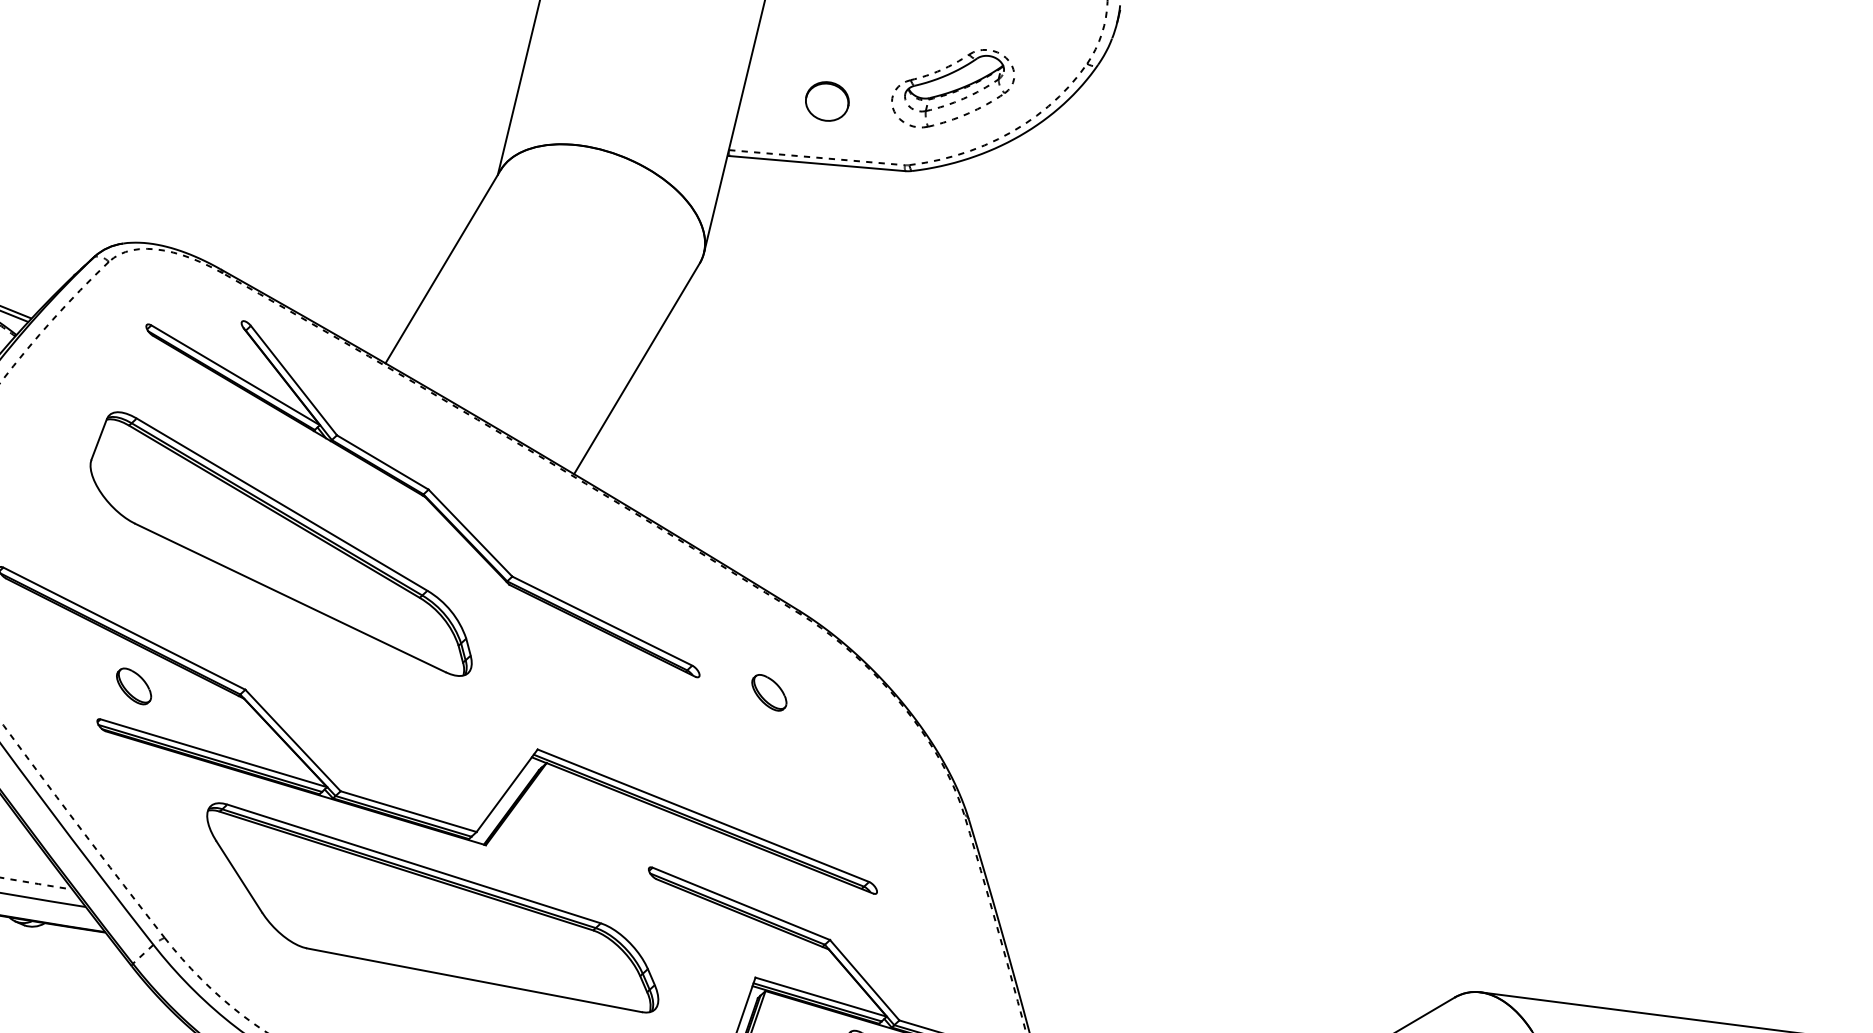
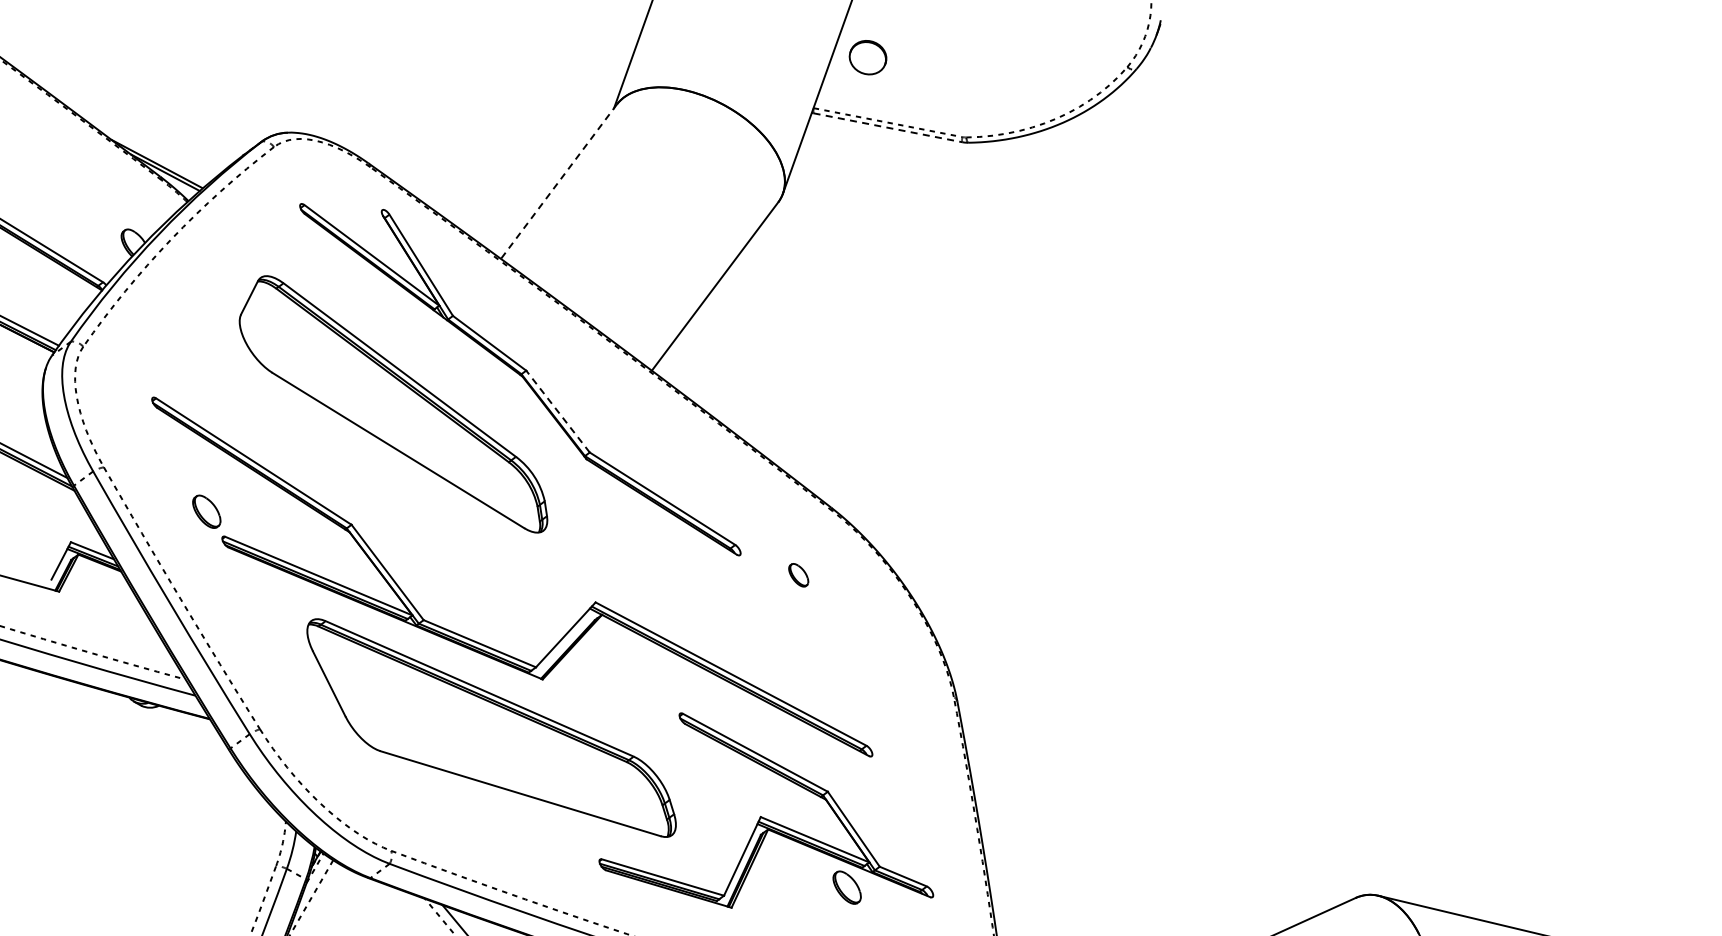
part: (953, 89) -> (1010, 76), removed
part: (826, 101) -> (867, 57), moved
line: (816, 163) -> (887, 127), solid -> dashed
line: (442, 266) -> (558, 181), solid -> dashed
line: (471, 532) -> (558, 411), solid -> dashed
part: (133, 686) -> (206, 511), moved
part: (769, 693) -> (798, 575), size x0.7

